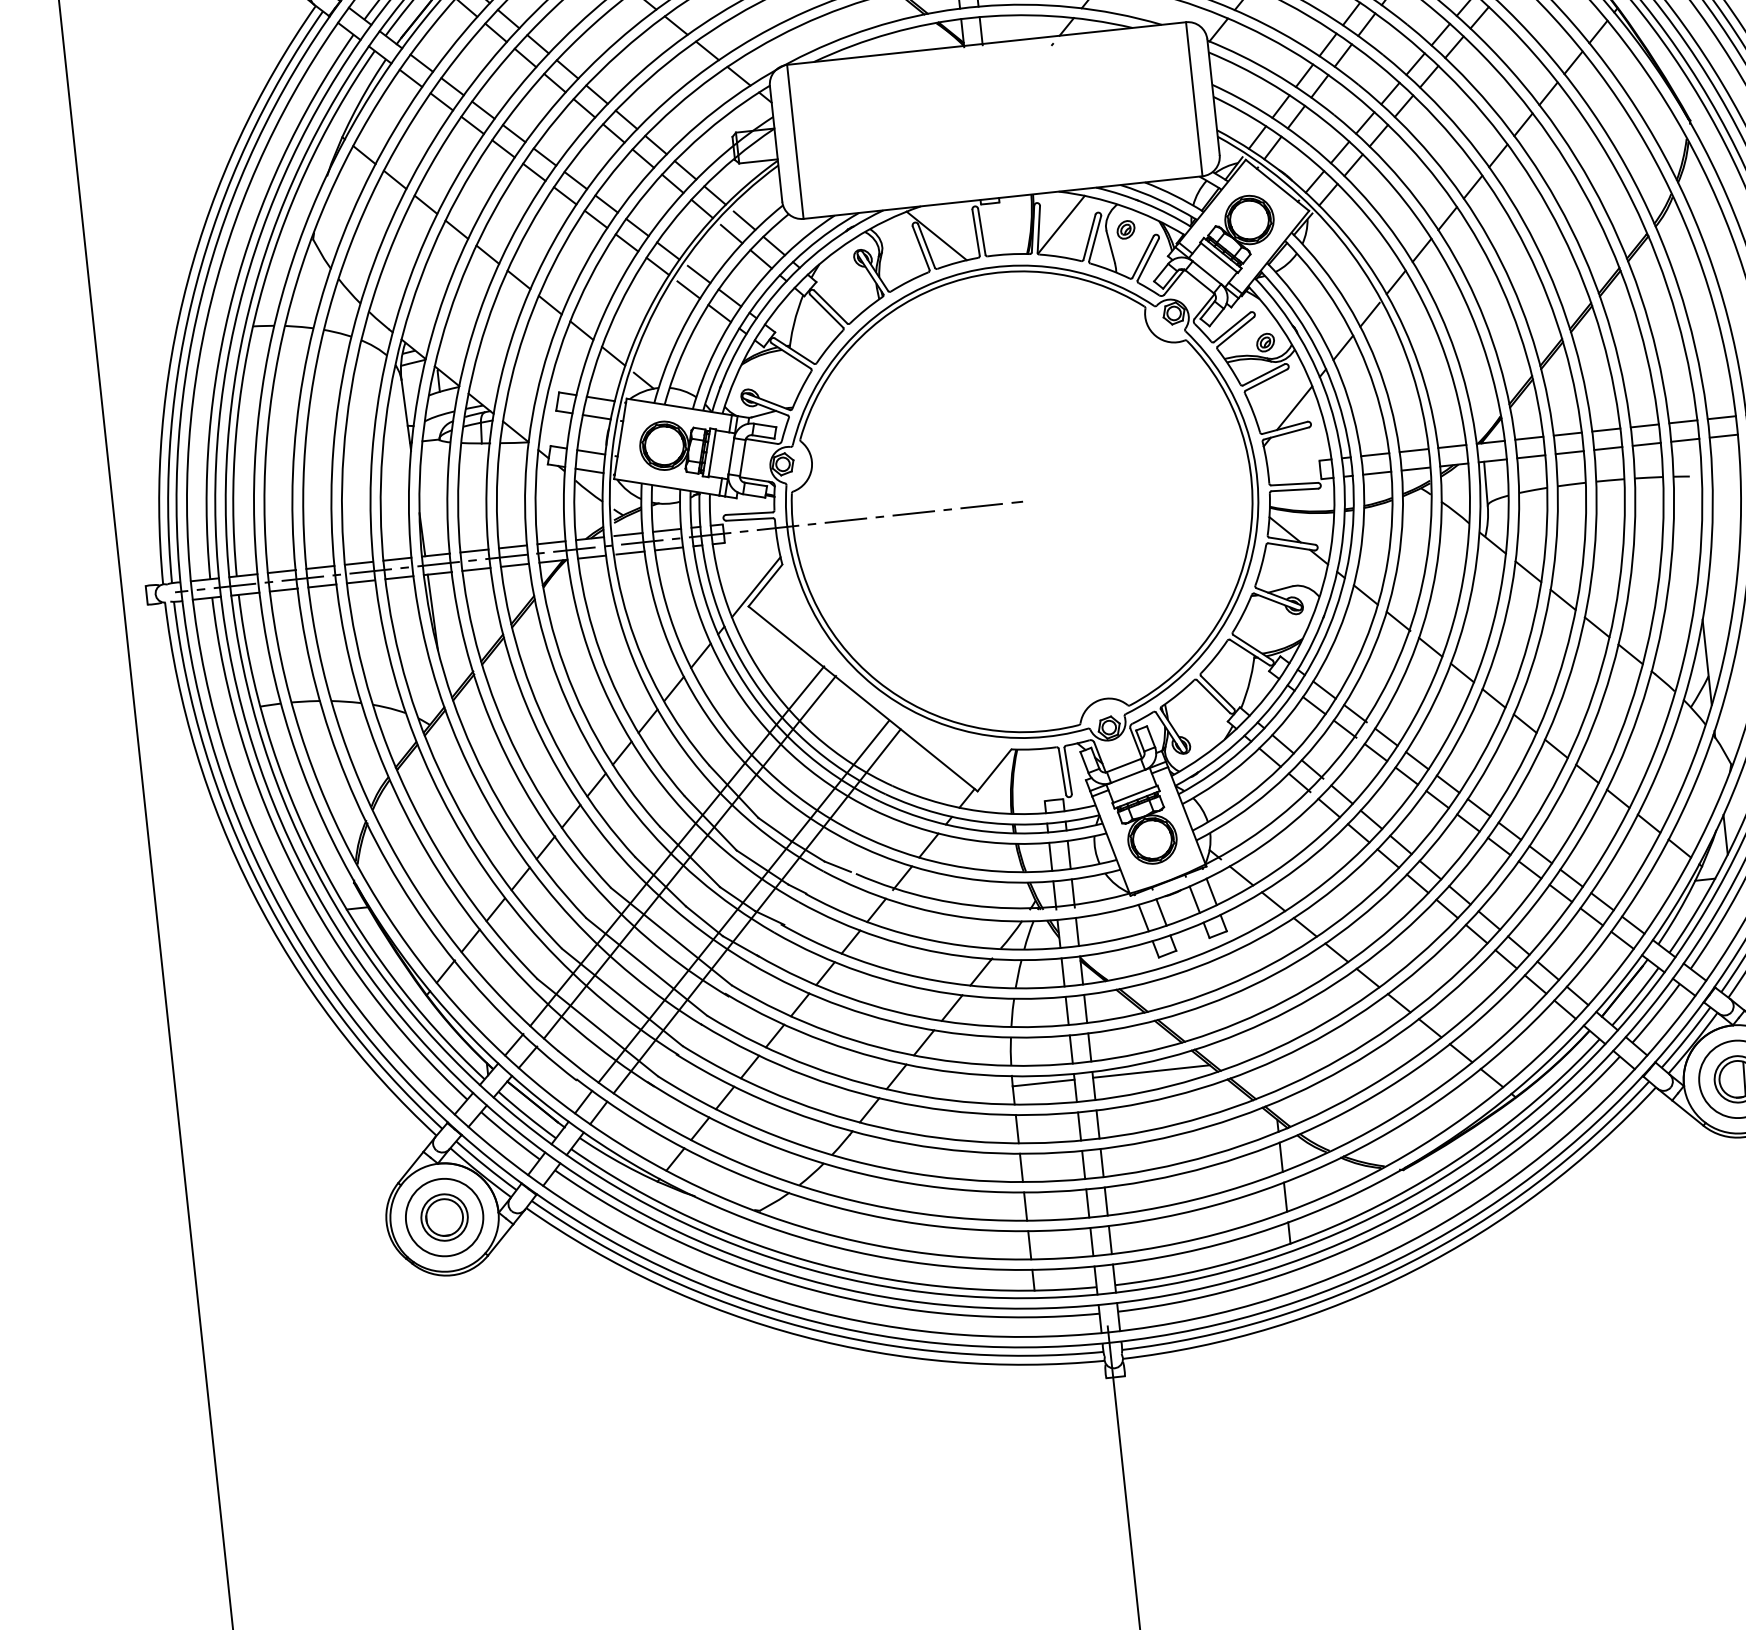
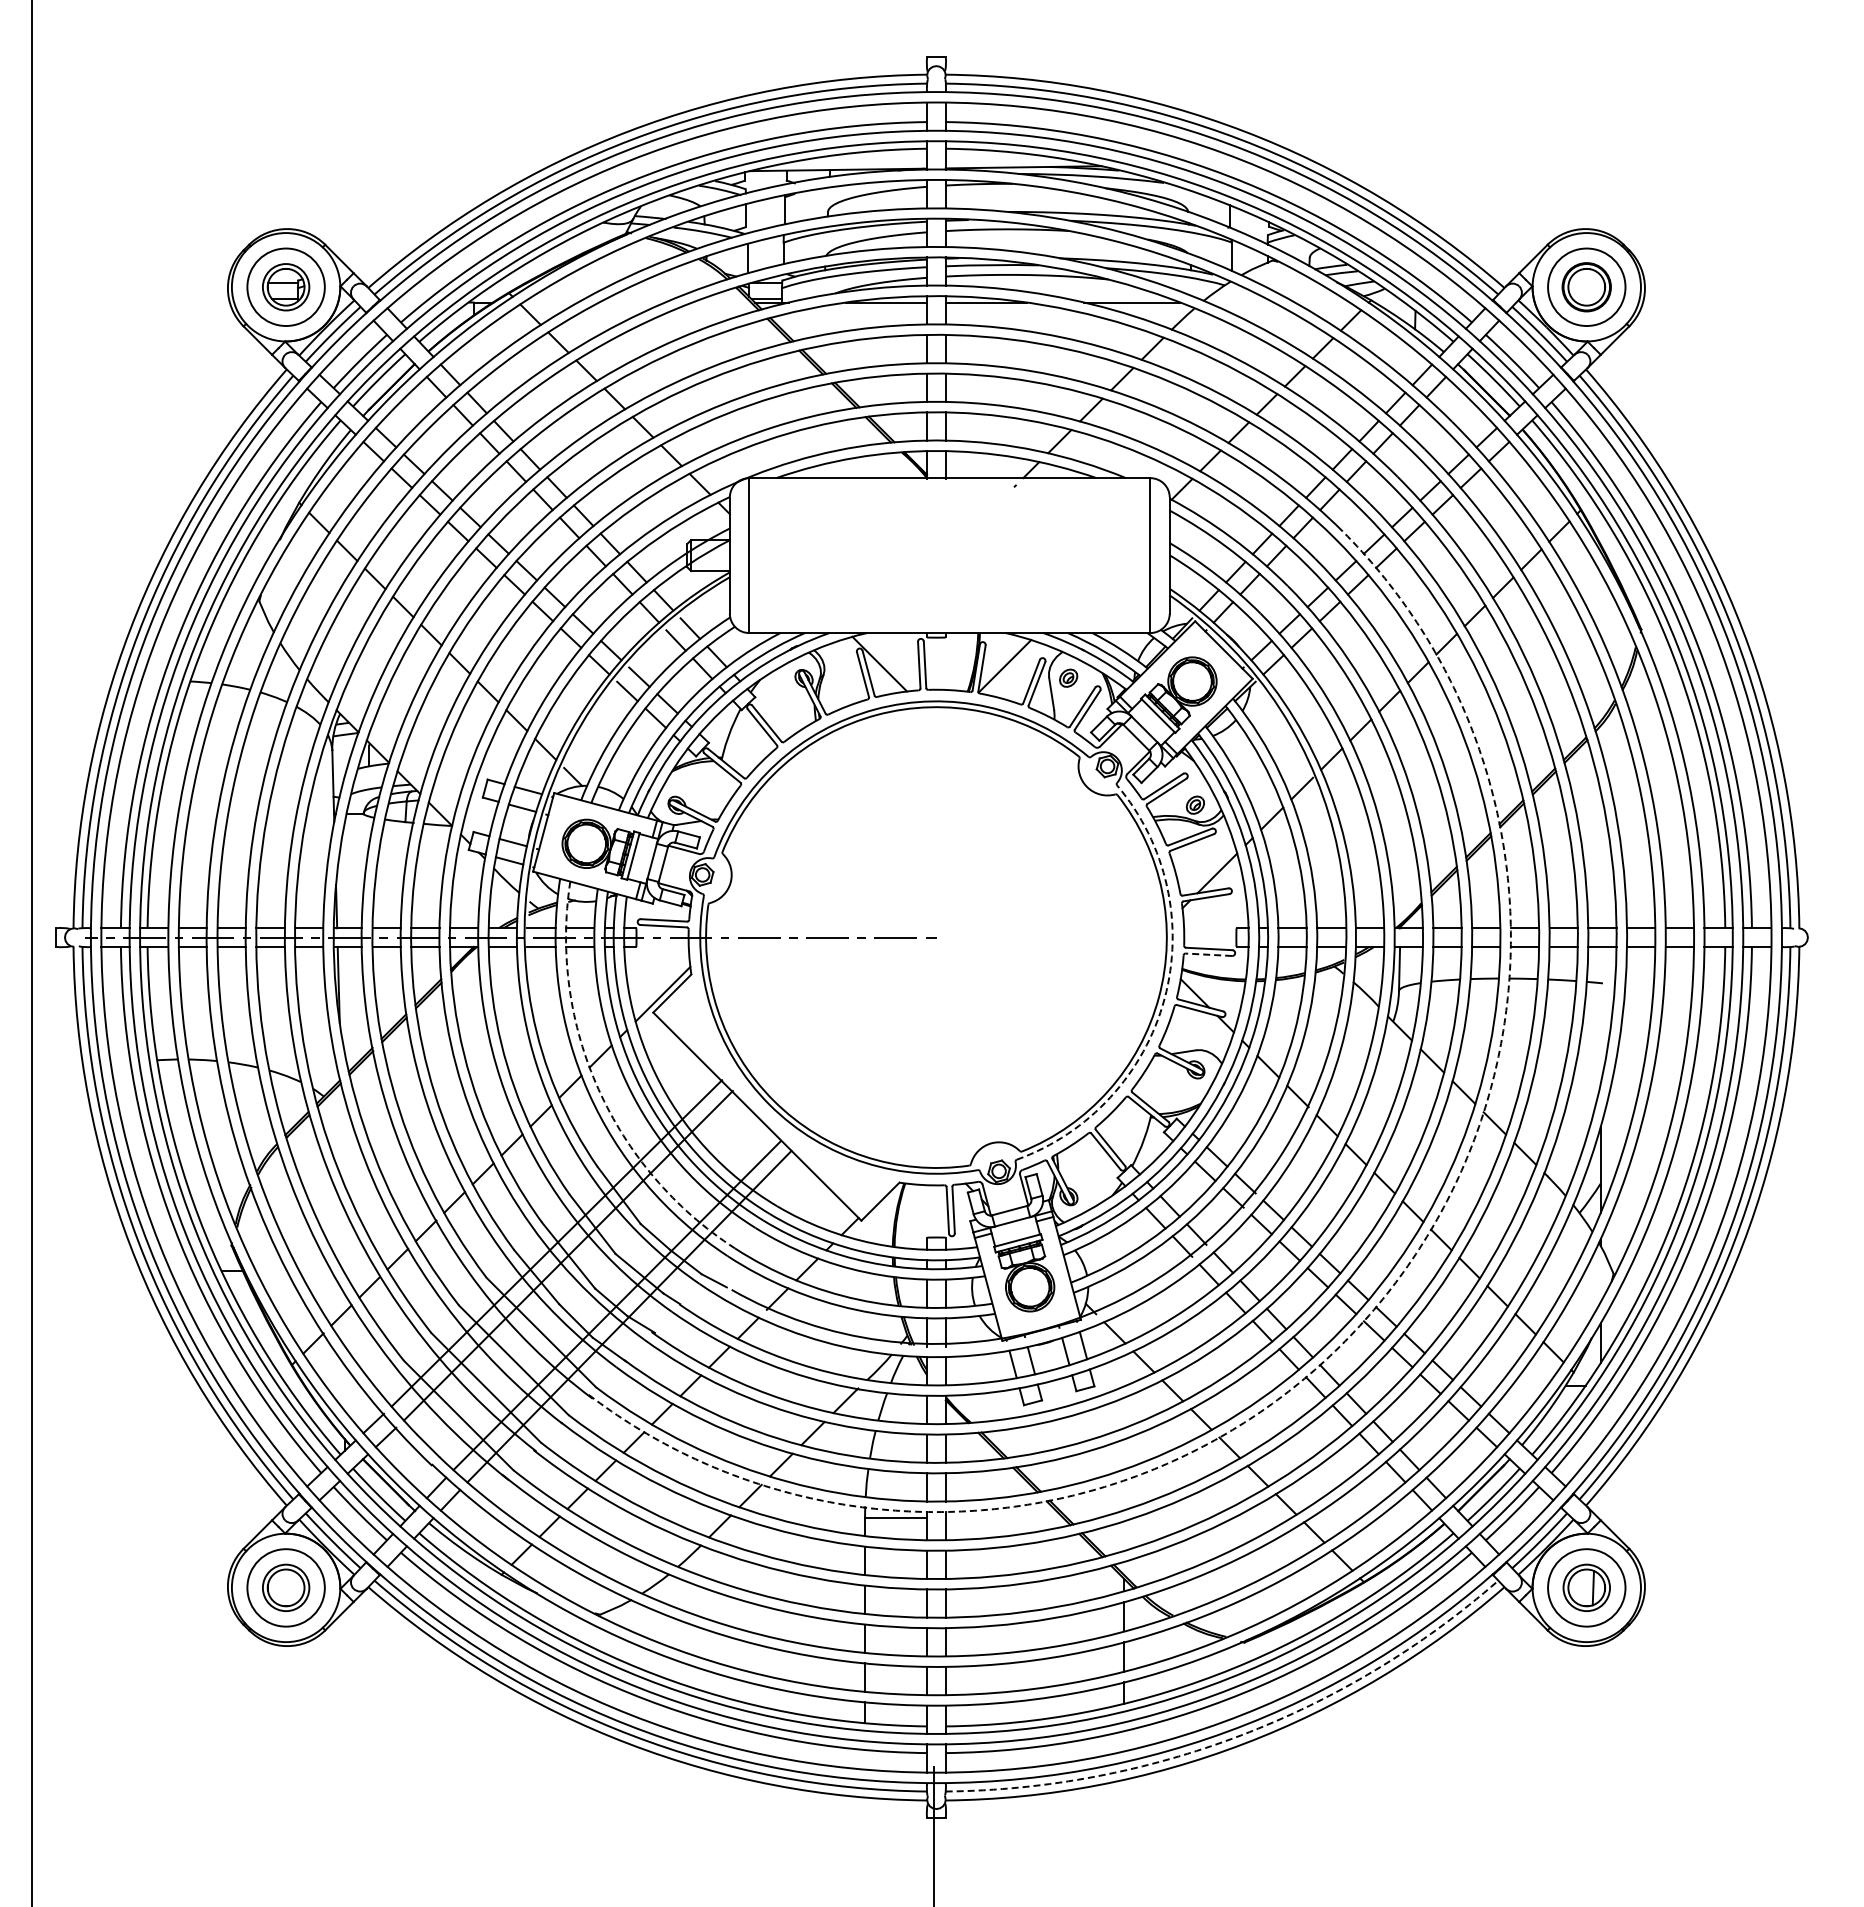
line: (1294, 489) -> (1208, 954), solid -> dashed
arc: (1255, 538) -> (1164, 998), solid -> dashed
arc: (702, 688) -> (598, 1089), solid -> dashed
arc: (1492, 831) -> (1369, 1315), solid -> dashed
line: (1151, 1071) -> (1004, 1517), removed
arc: (1409, 1262) -> (1240, 1735), solid -> dashed

